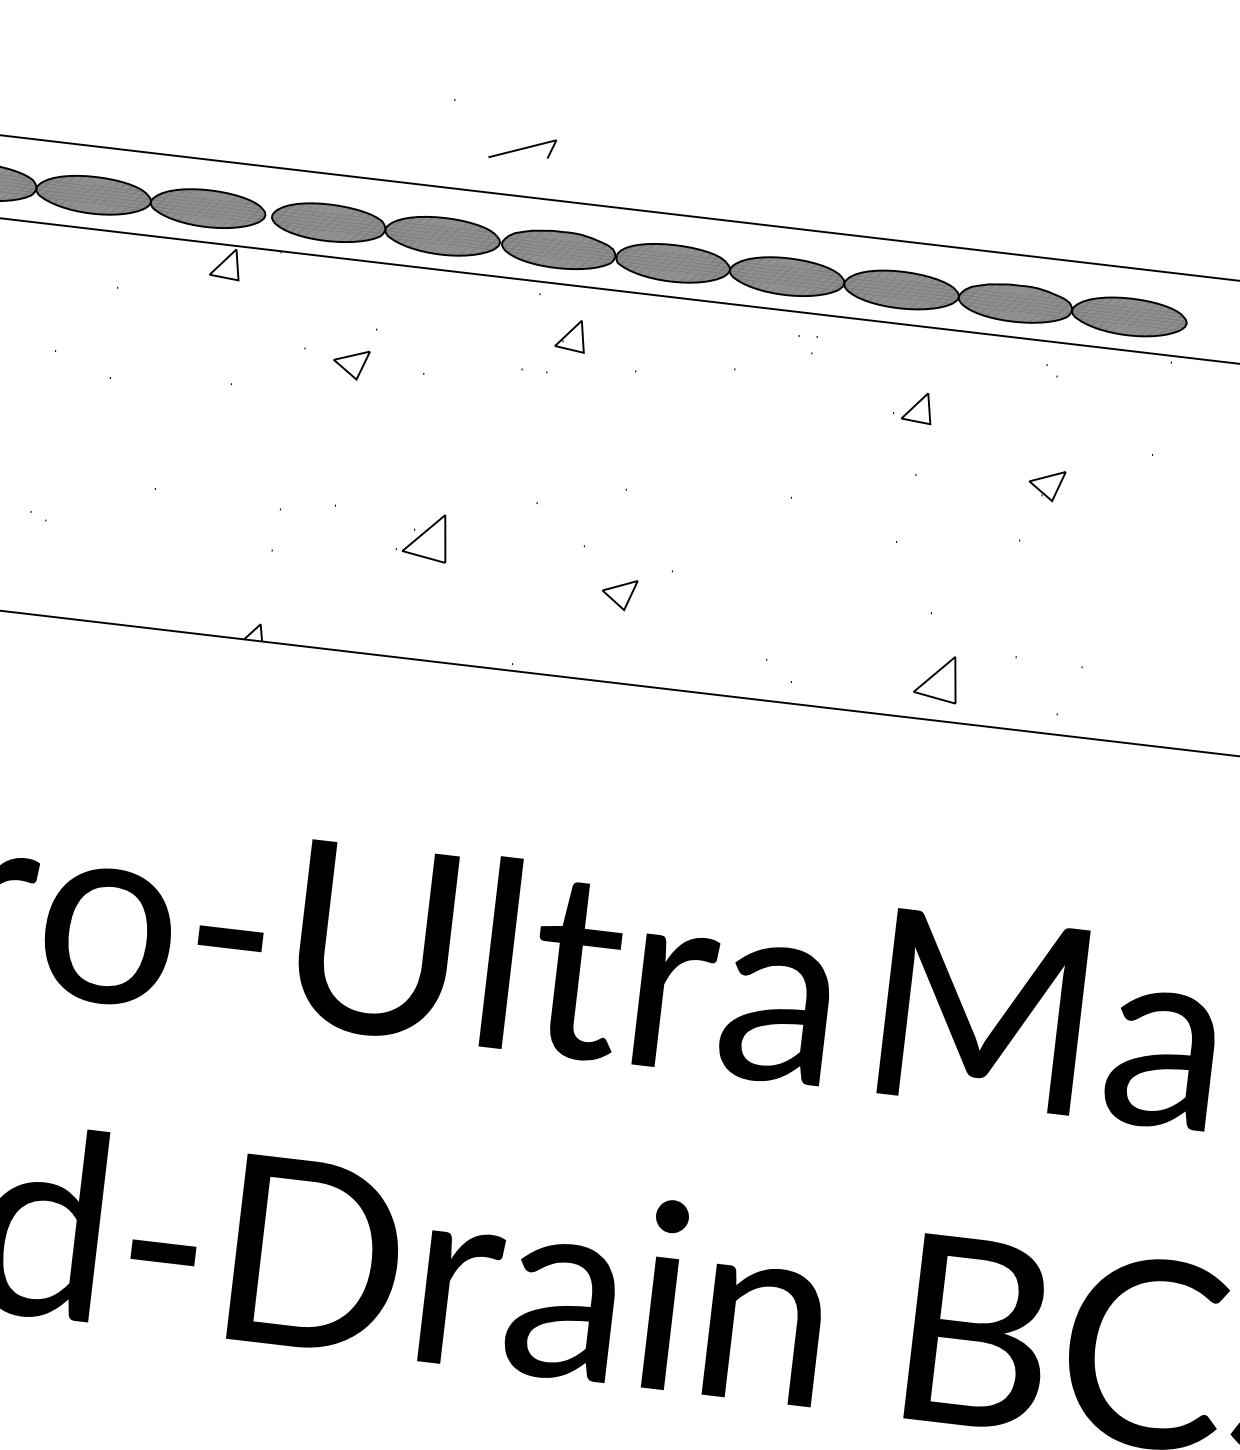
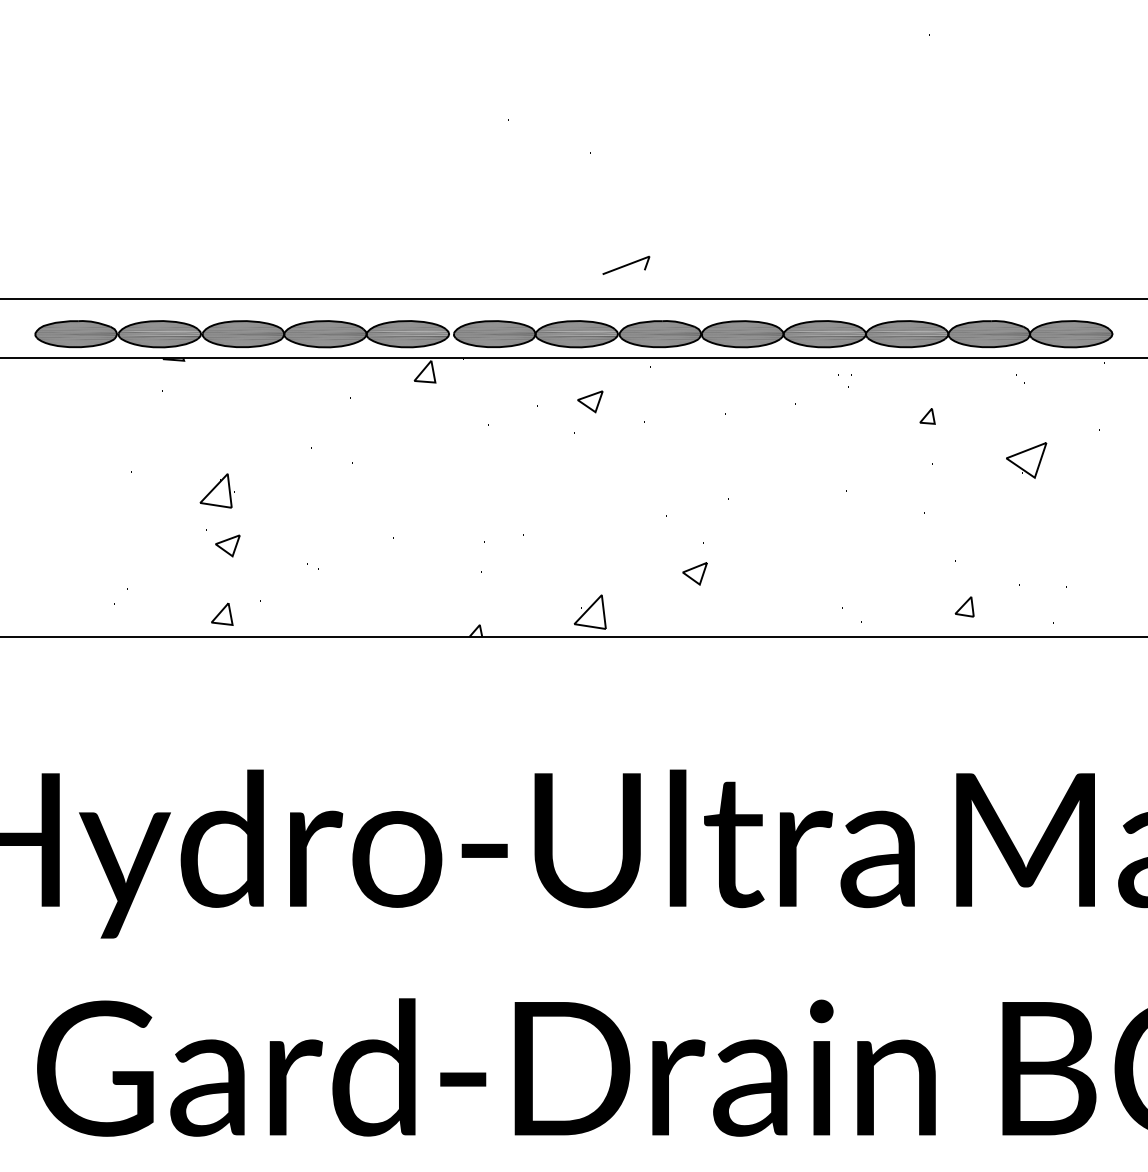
part: (571, 336) -> (676, 394), removed
part: (351, 363) -> (590, 401), moved
part: (913, 407) -> (925, 416), size x0.7
part: (1046, 485) -> (1026, 460), size x1.6
part: (425, 535) -> (589, 611), moved
part: (618, 593) -> (694, 573), moved
part: (936, 677) -> (964, 606), size x0.6

